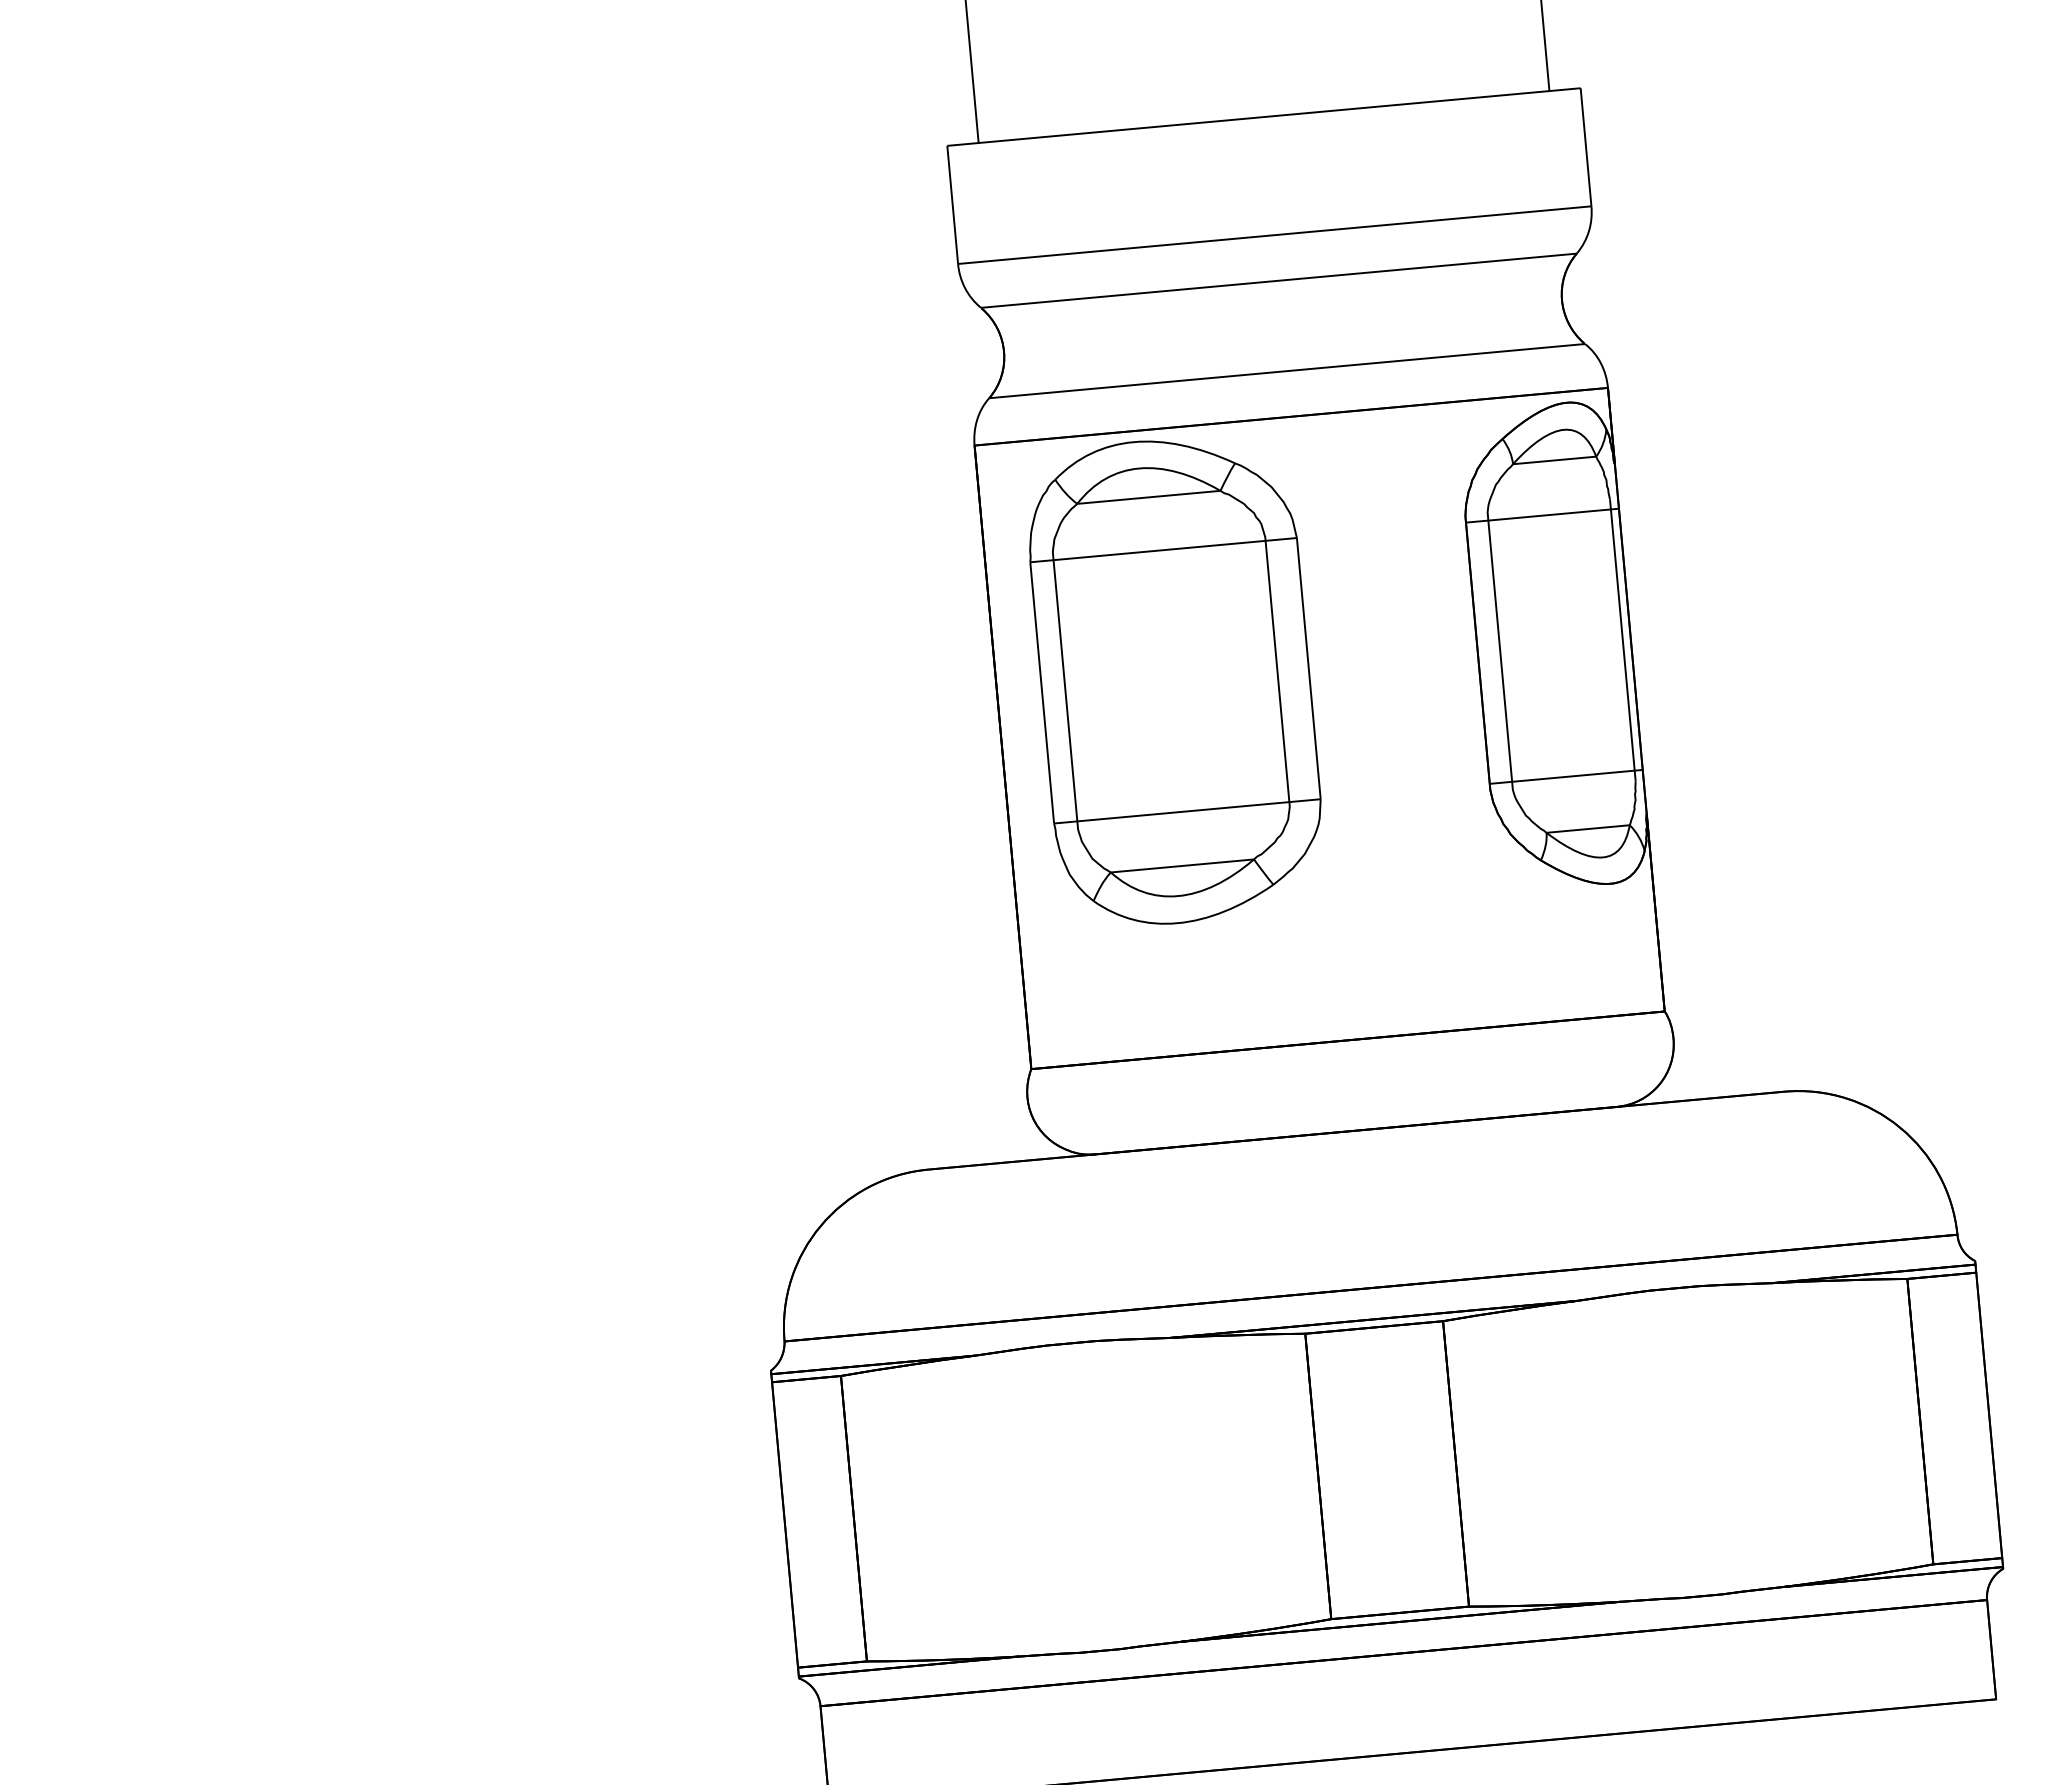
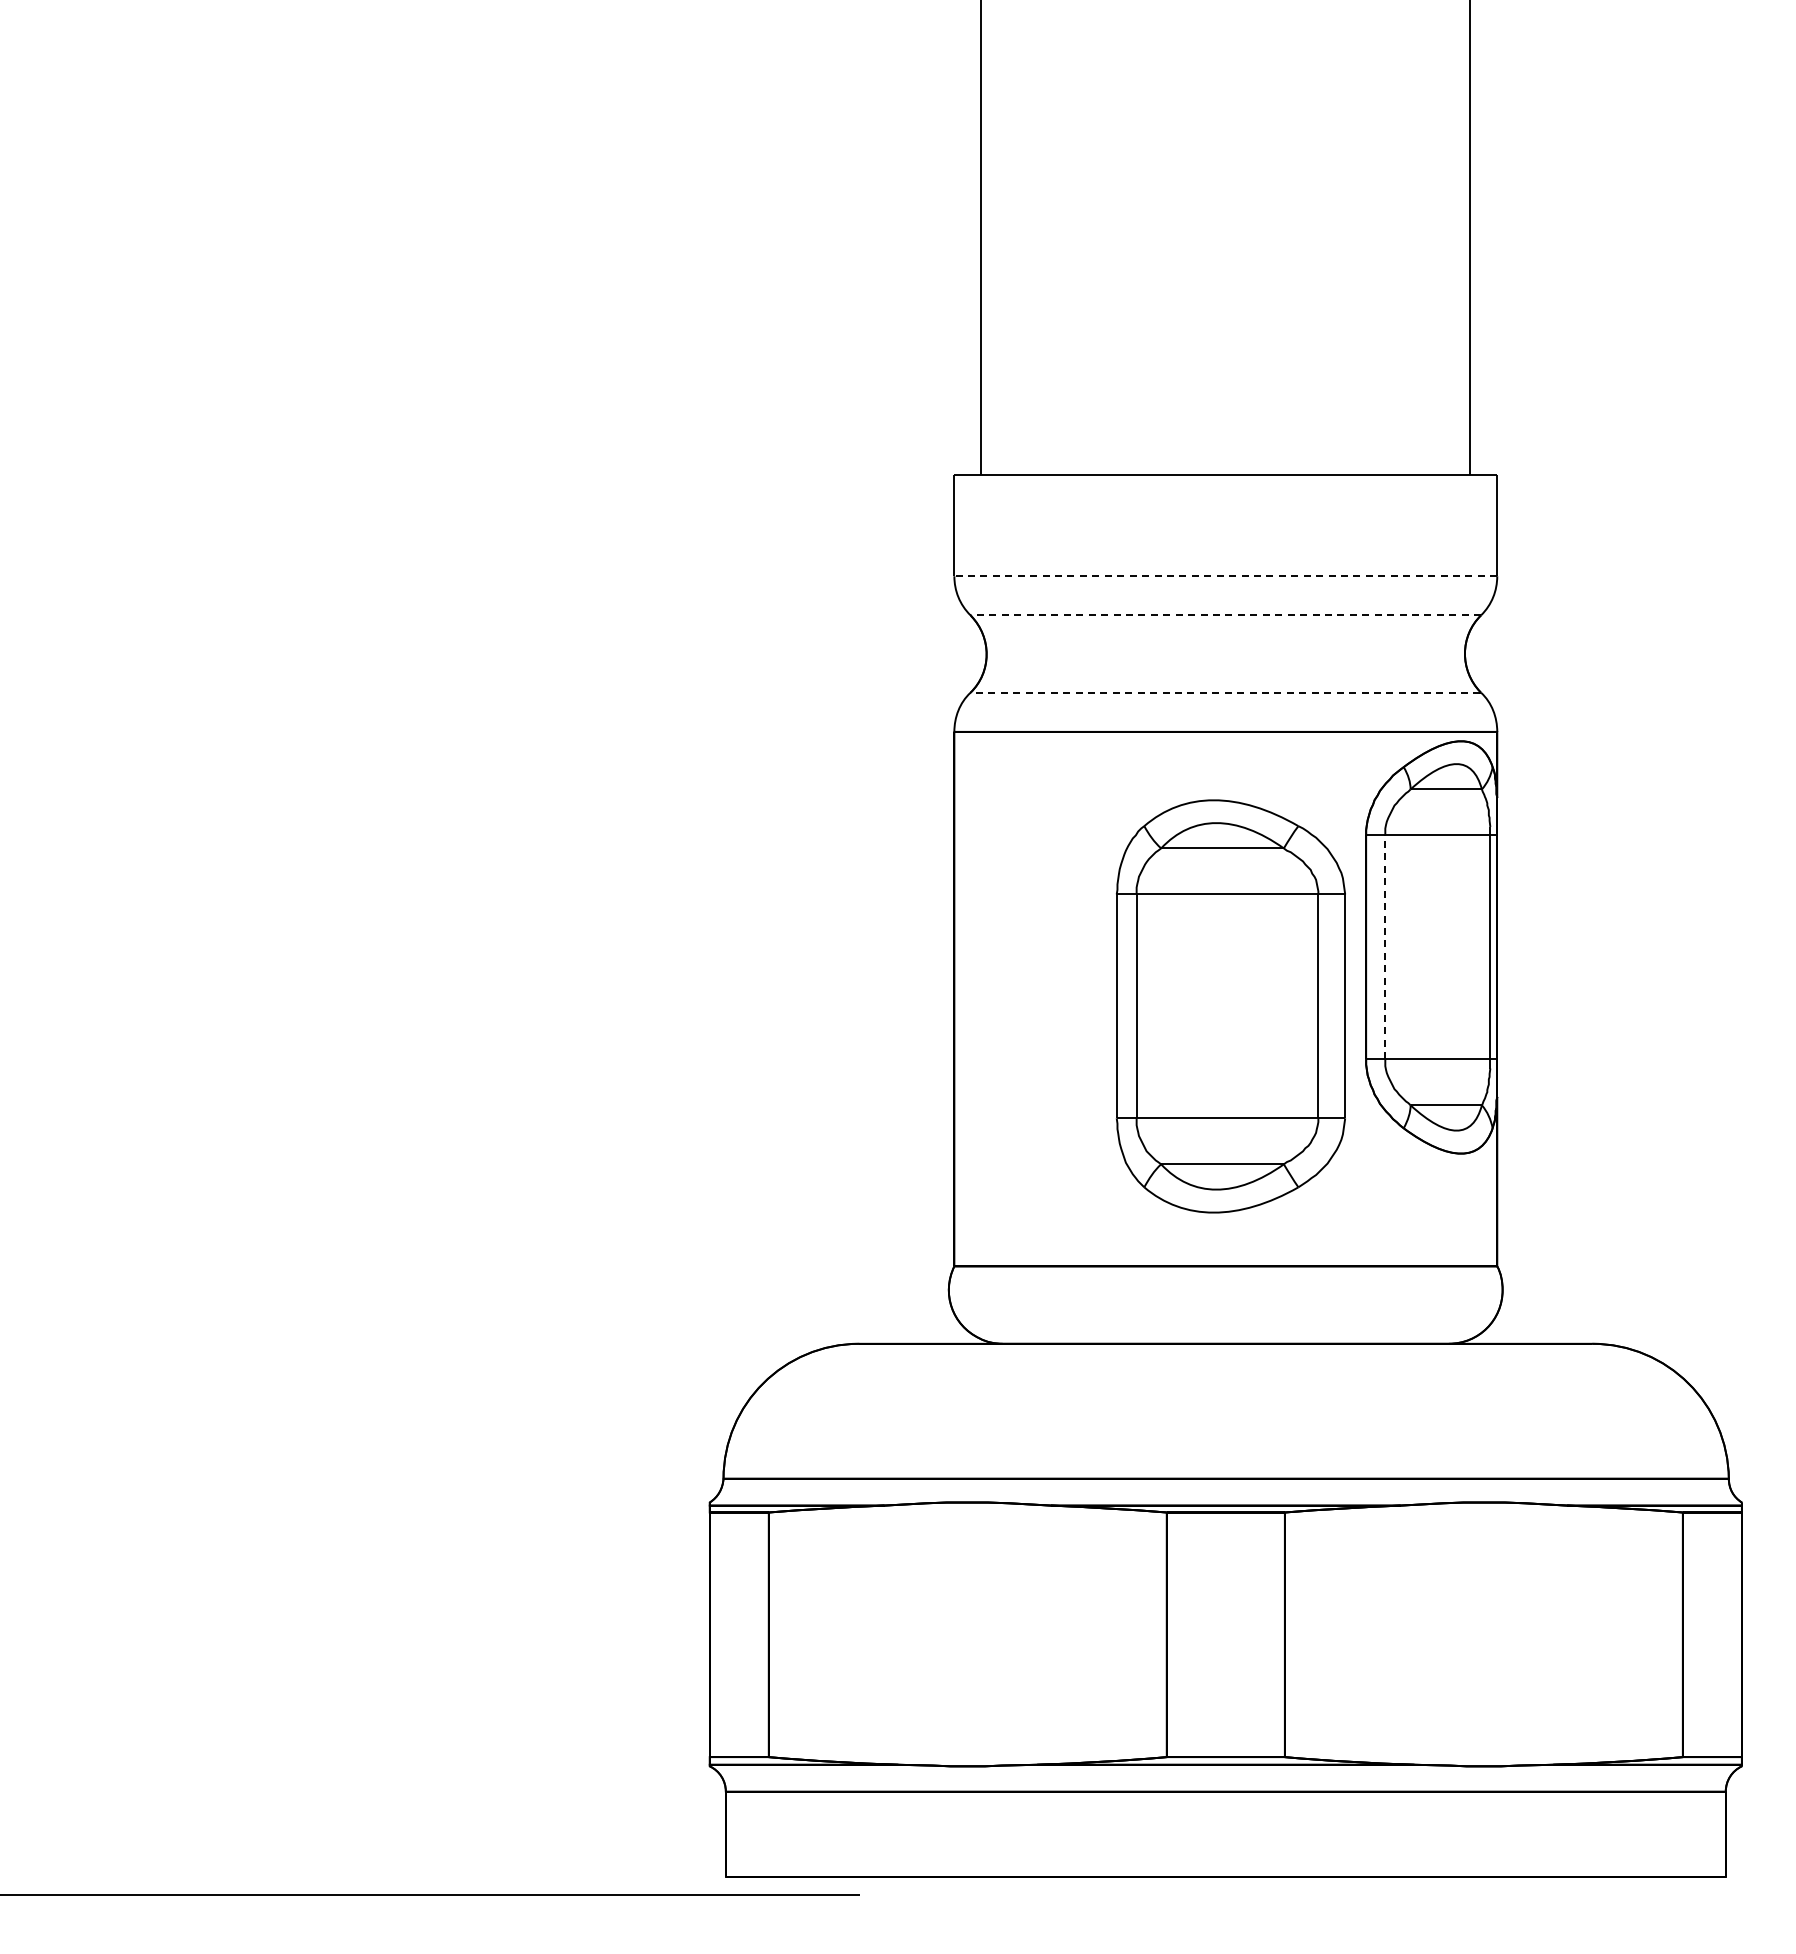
line: (1274, 235) -> (1225, 576), solid -> dashed
line: (1278, 280) -> (1225, 615), solid -> dashed
line: (1286, 370) -> (1225, 692), solid -> dashed
line: (1500, 651) -> (1385, 947), solid -> dashed
part: (1174, 680) -> (1230, 1006), moved

